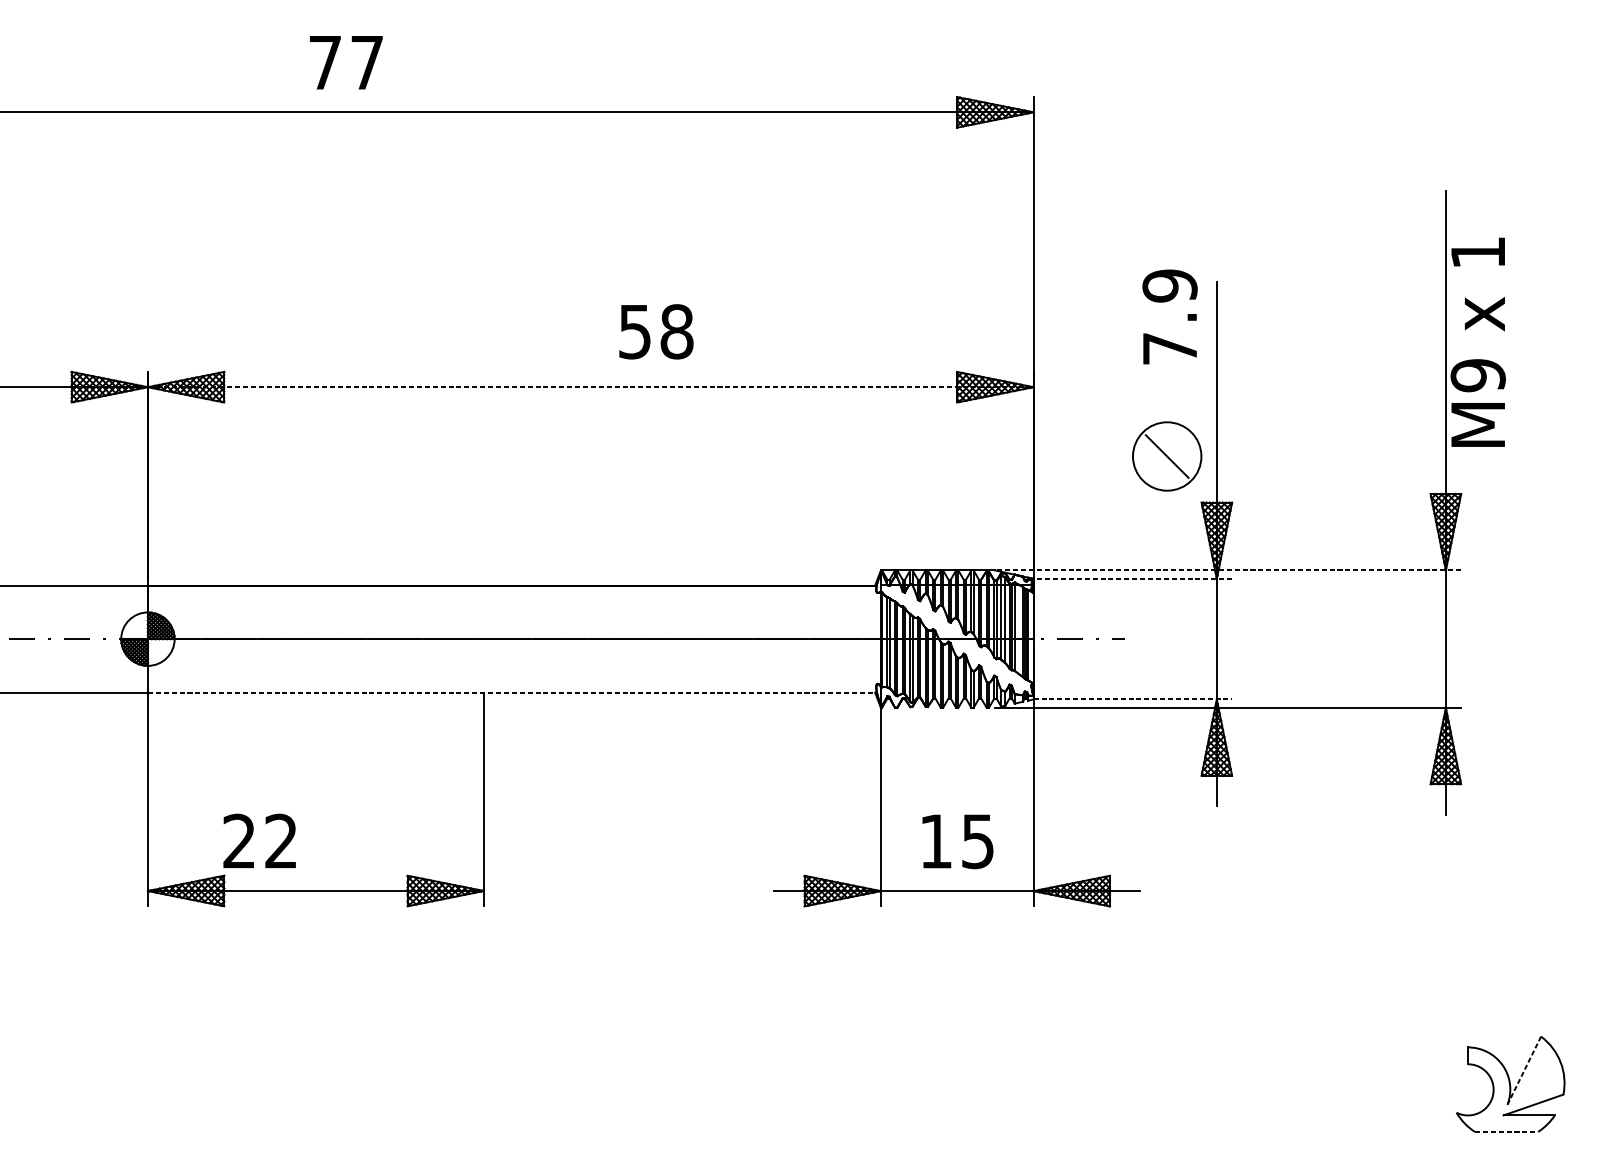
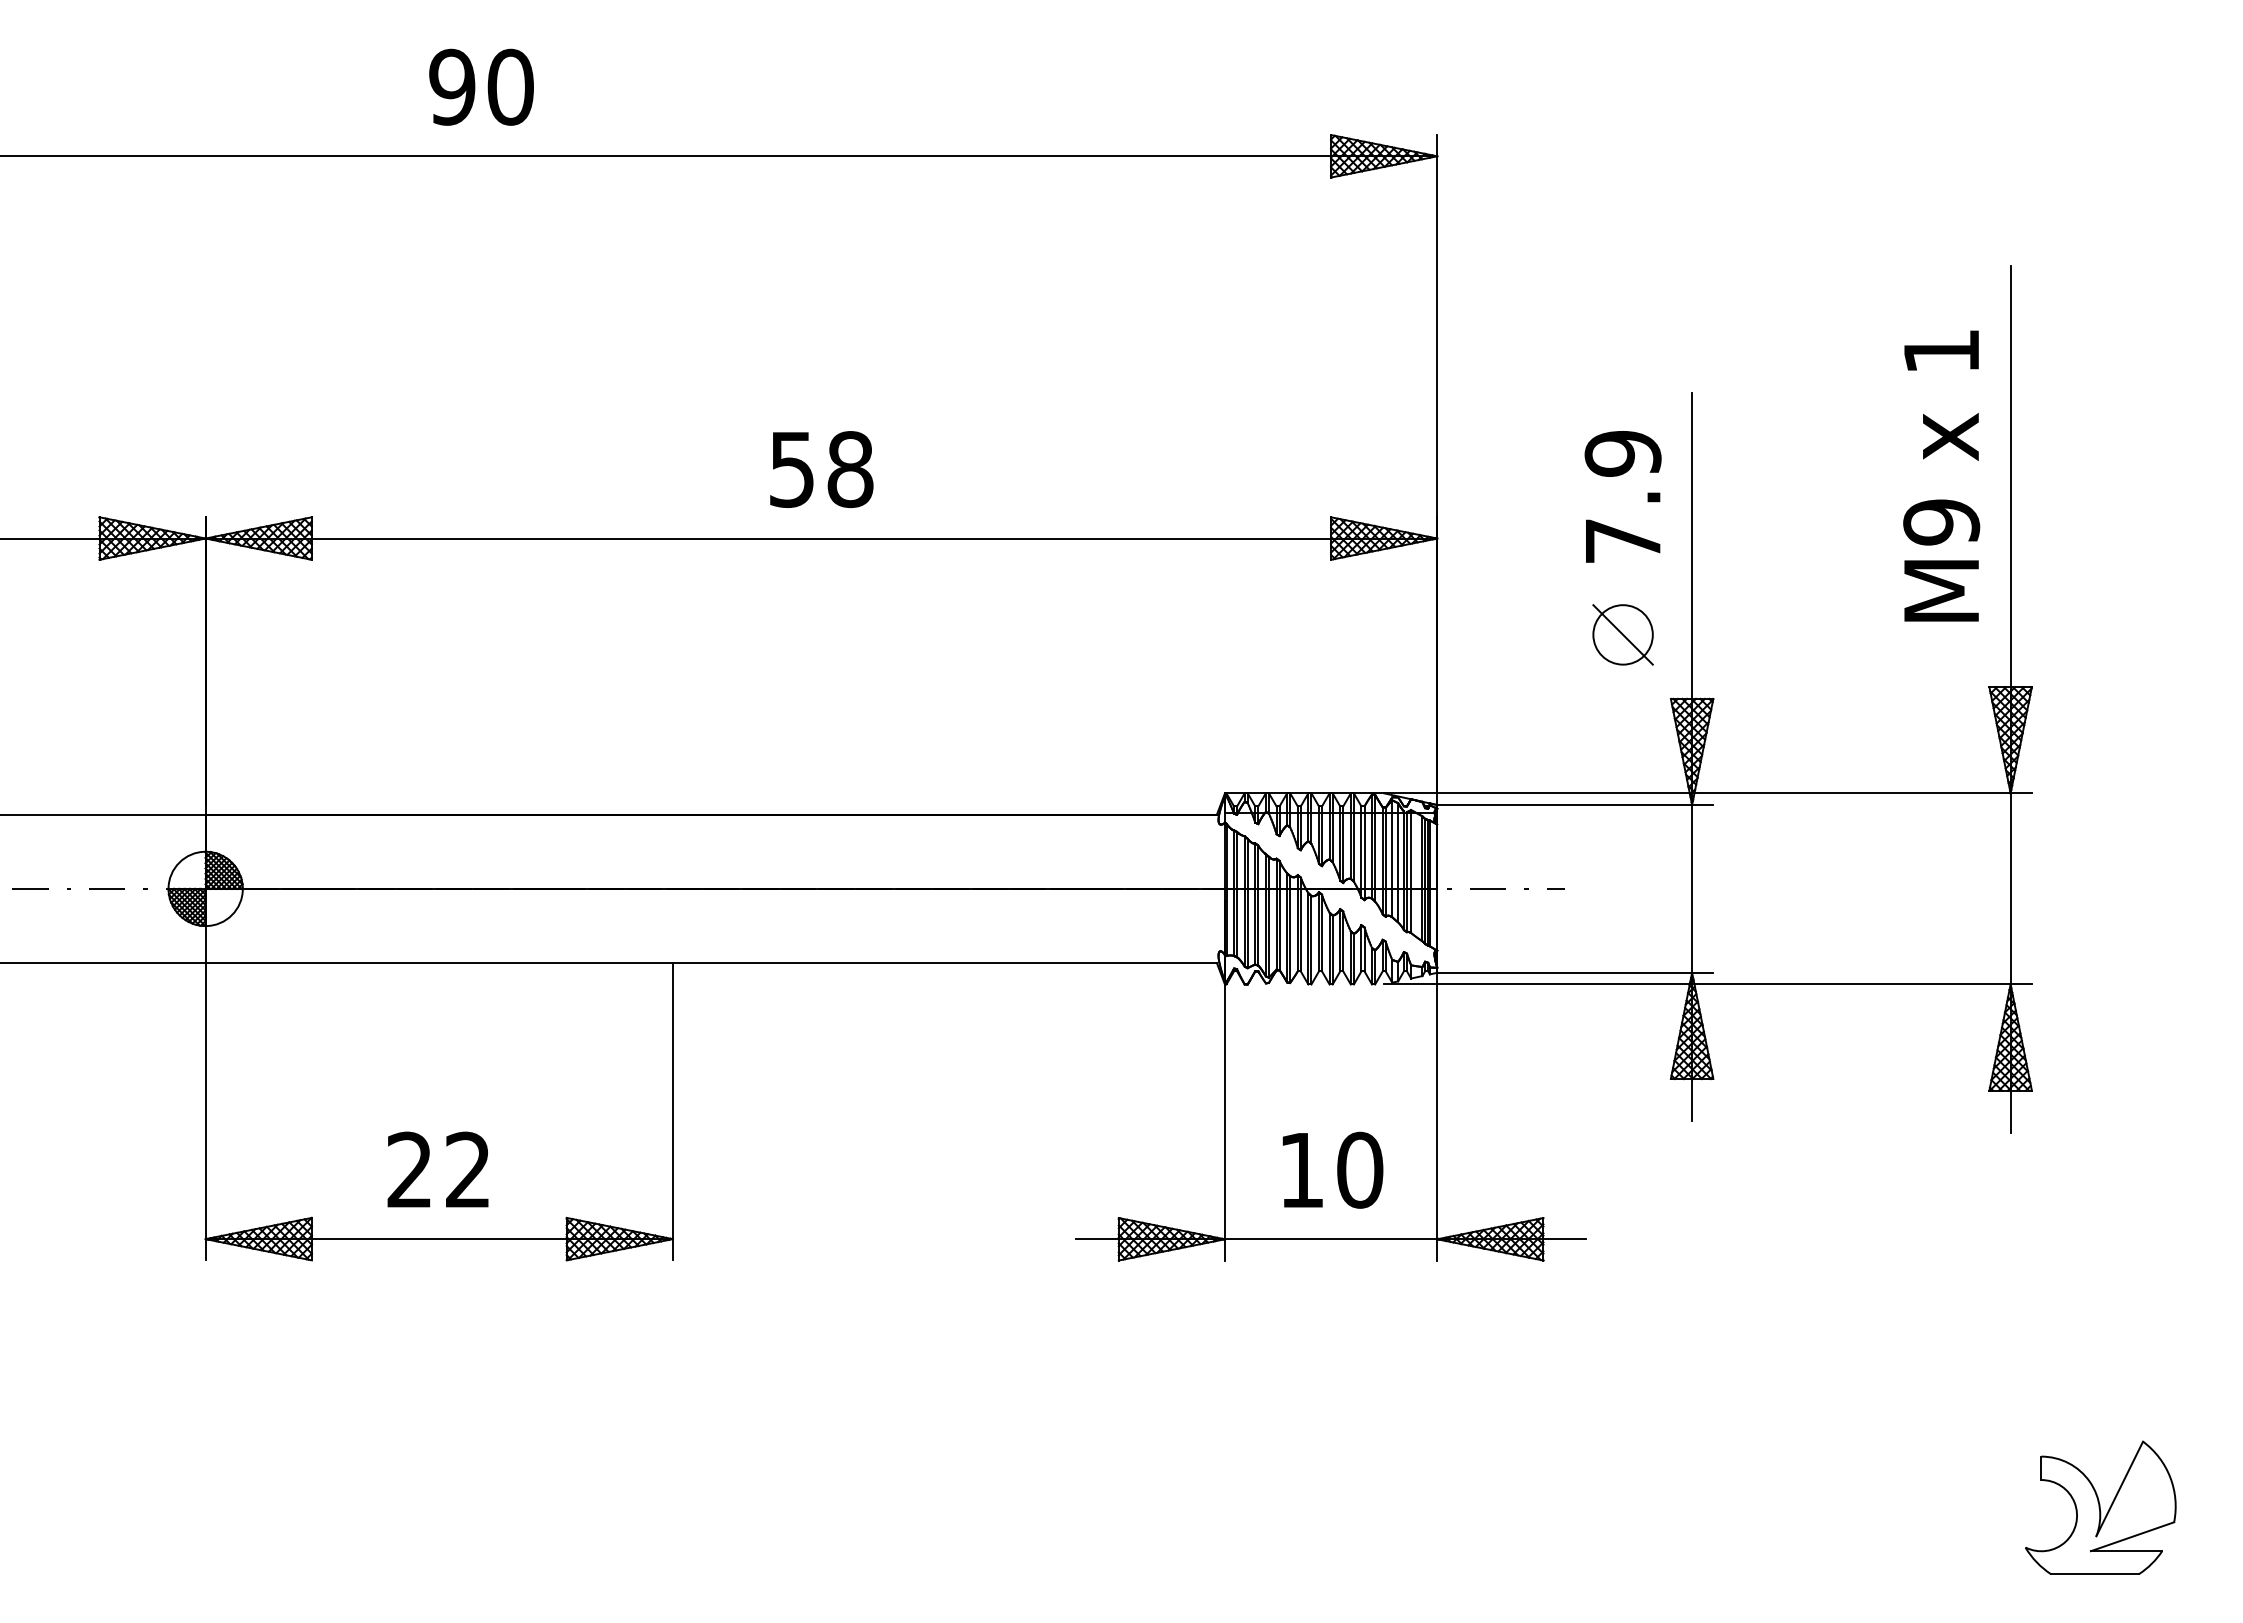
text: (346, 62) -> (481, 86), 77 -> 90
text: (1169, 316) -> (1622, 496), moved
text: (656, 331) -> (821, 469), moved
text: (1478, 341) -> (1941, 475), moved
line: (590, 387) -> (821, 538), dashed -> solid
circle: (1166, 456) -> (1622, 634), size x0.62
line: (1228, 570) -> (1708, 793), dashed -> solid
line: (1132, 579) -> (1574, 805), dashed -> solid
line: (511, 692) -> (711, 963), dashed -> solid
line: (1132, 699) -> (1575, 972), dashed -> solid
text: (259, 840) -> (437, 1169), moved
text: (978, 840) -> (1360, 1169), 15 -> 10
line: (1524, 1070) -> (2119, 1488), dashed -> solid
line: (1506, 1132) -> (2095, 1574), dashed -> solid

